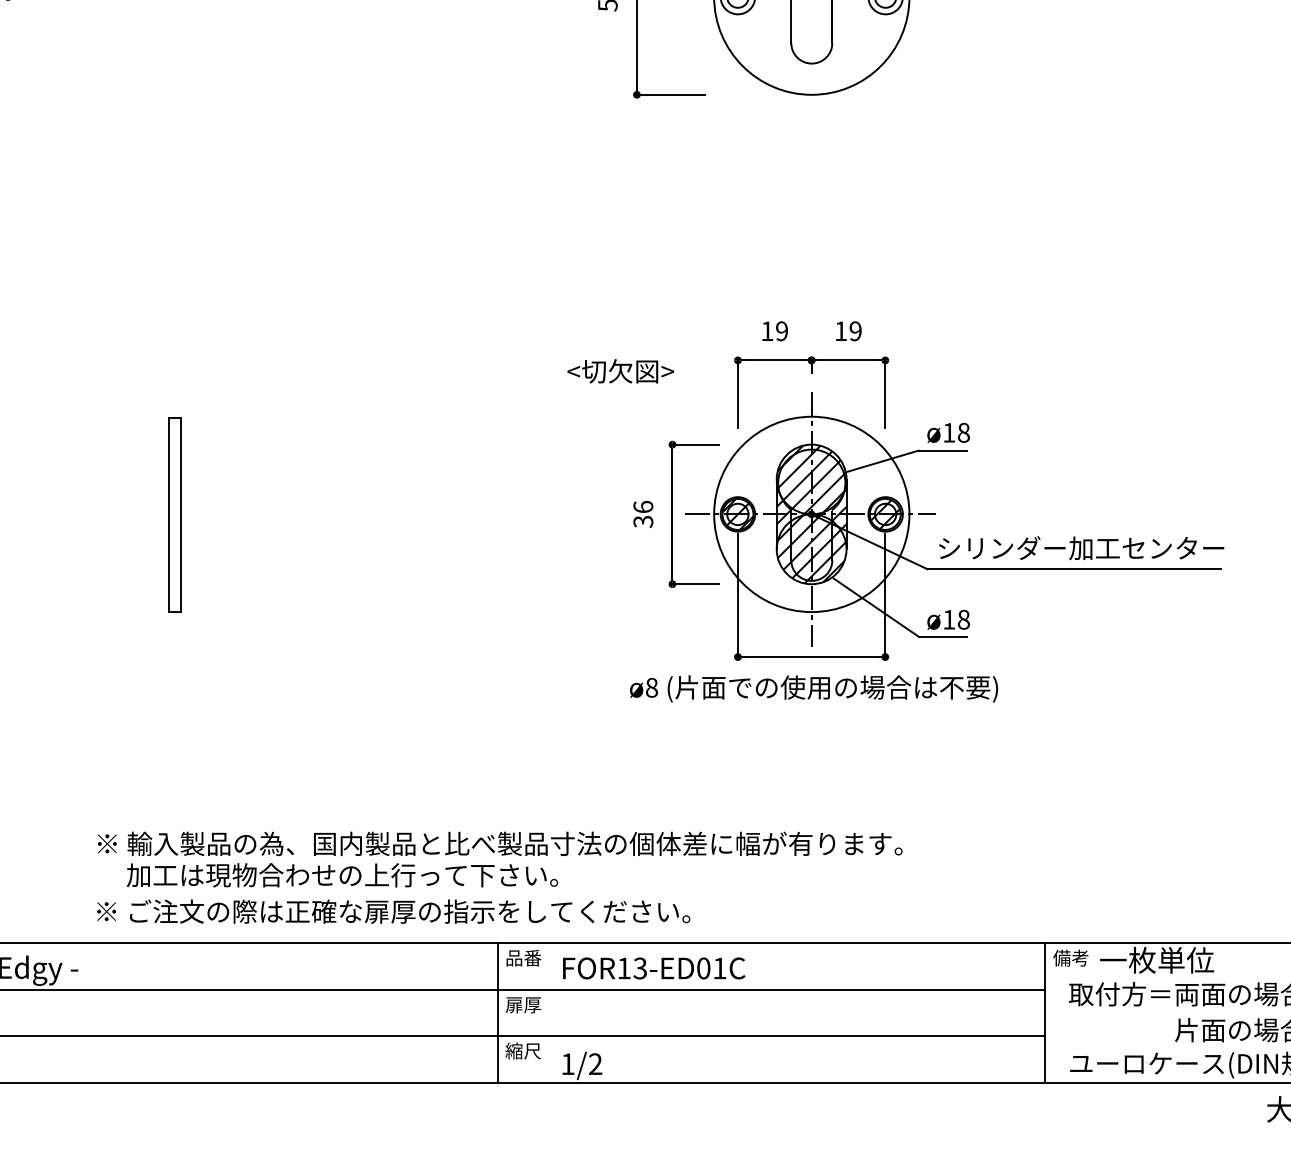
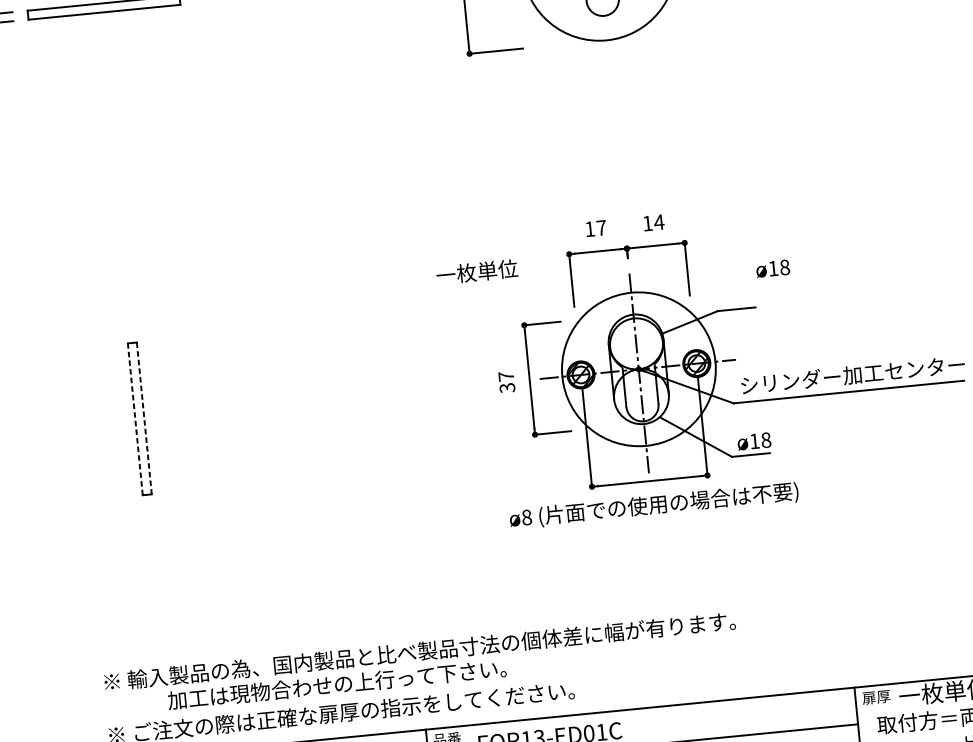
text: (782, 331) -> (601, 228), 19 -> 17
text: (855, 331) -> (659, 222), 19 -> 14
text: (620, 371) -> (477, 271), <切欠図> -> 一枚単位
text: (948, 432) -> (772, 268), moved
text: (643, 506) -> (506, 376), 36 -> 37
hatch: (811, 514) -> (638, 369), removed
line: (169, 515) -> (135, 419), solid -> dashed
line: (180, 515) -> (144, 418), solid -> dashed
text: (342, 875) -> (337, 684), moved
text: (1070, 957) -> (875, 696), 備考 -> 扉厚

